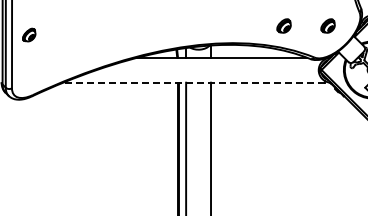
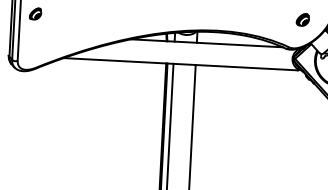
part: (283, 25) -> (263, 17), removed
line: (193, 82) -> (180, 64), dashed -> solid

